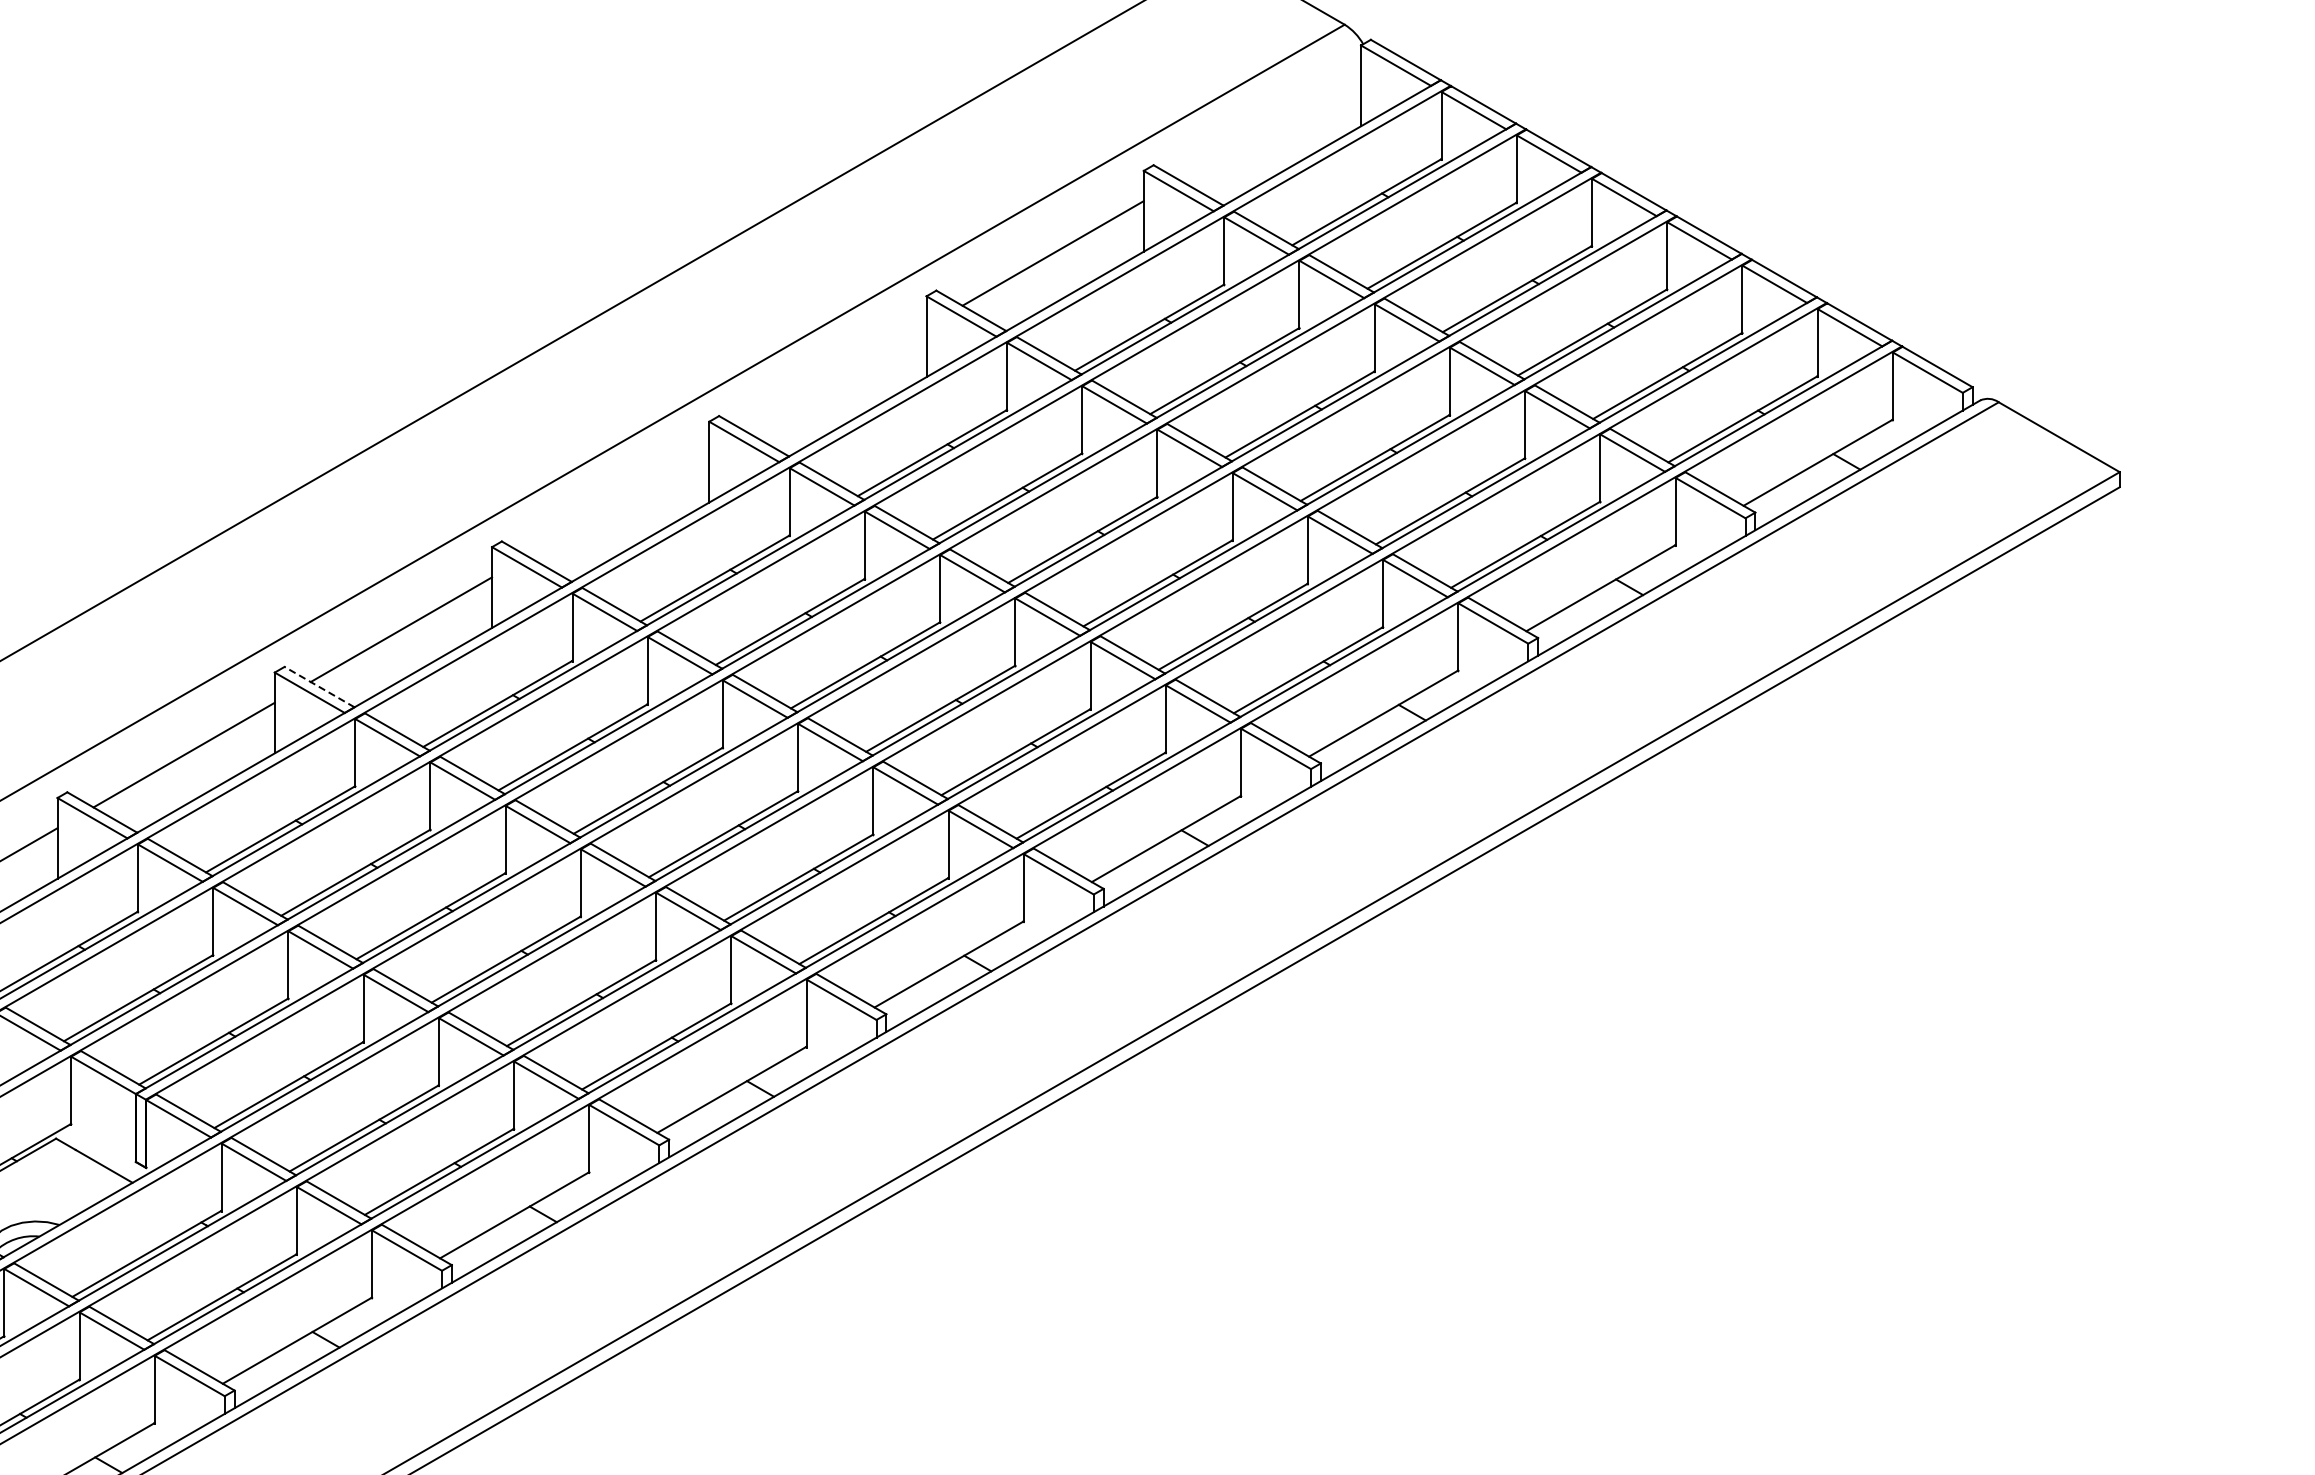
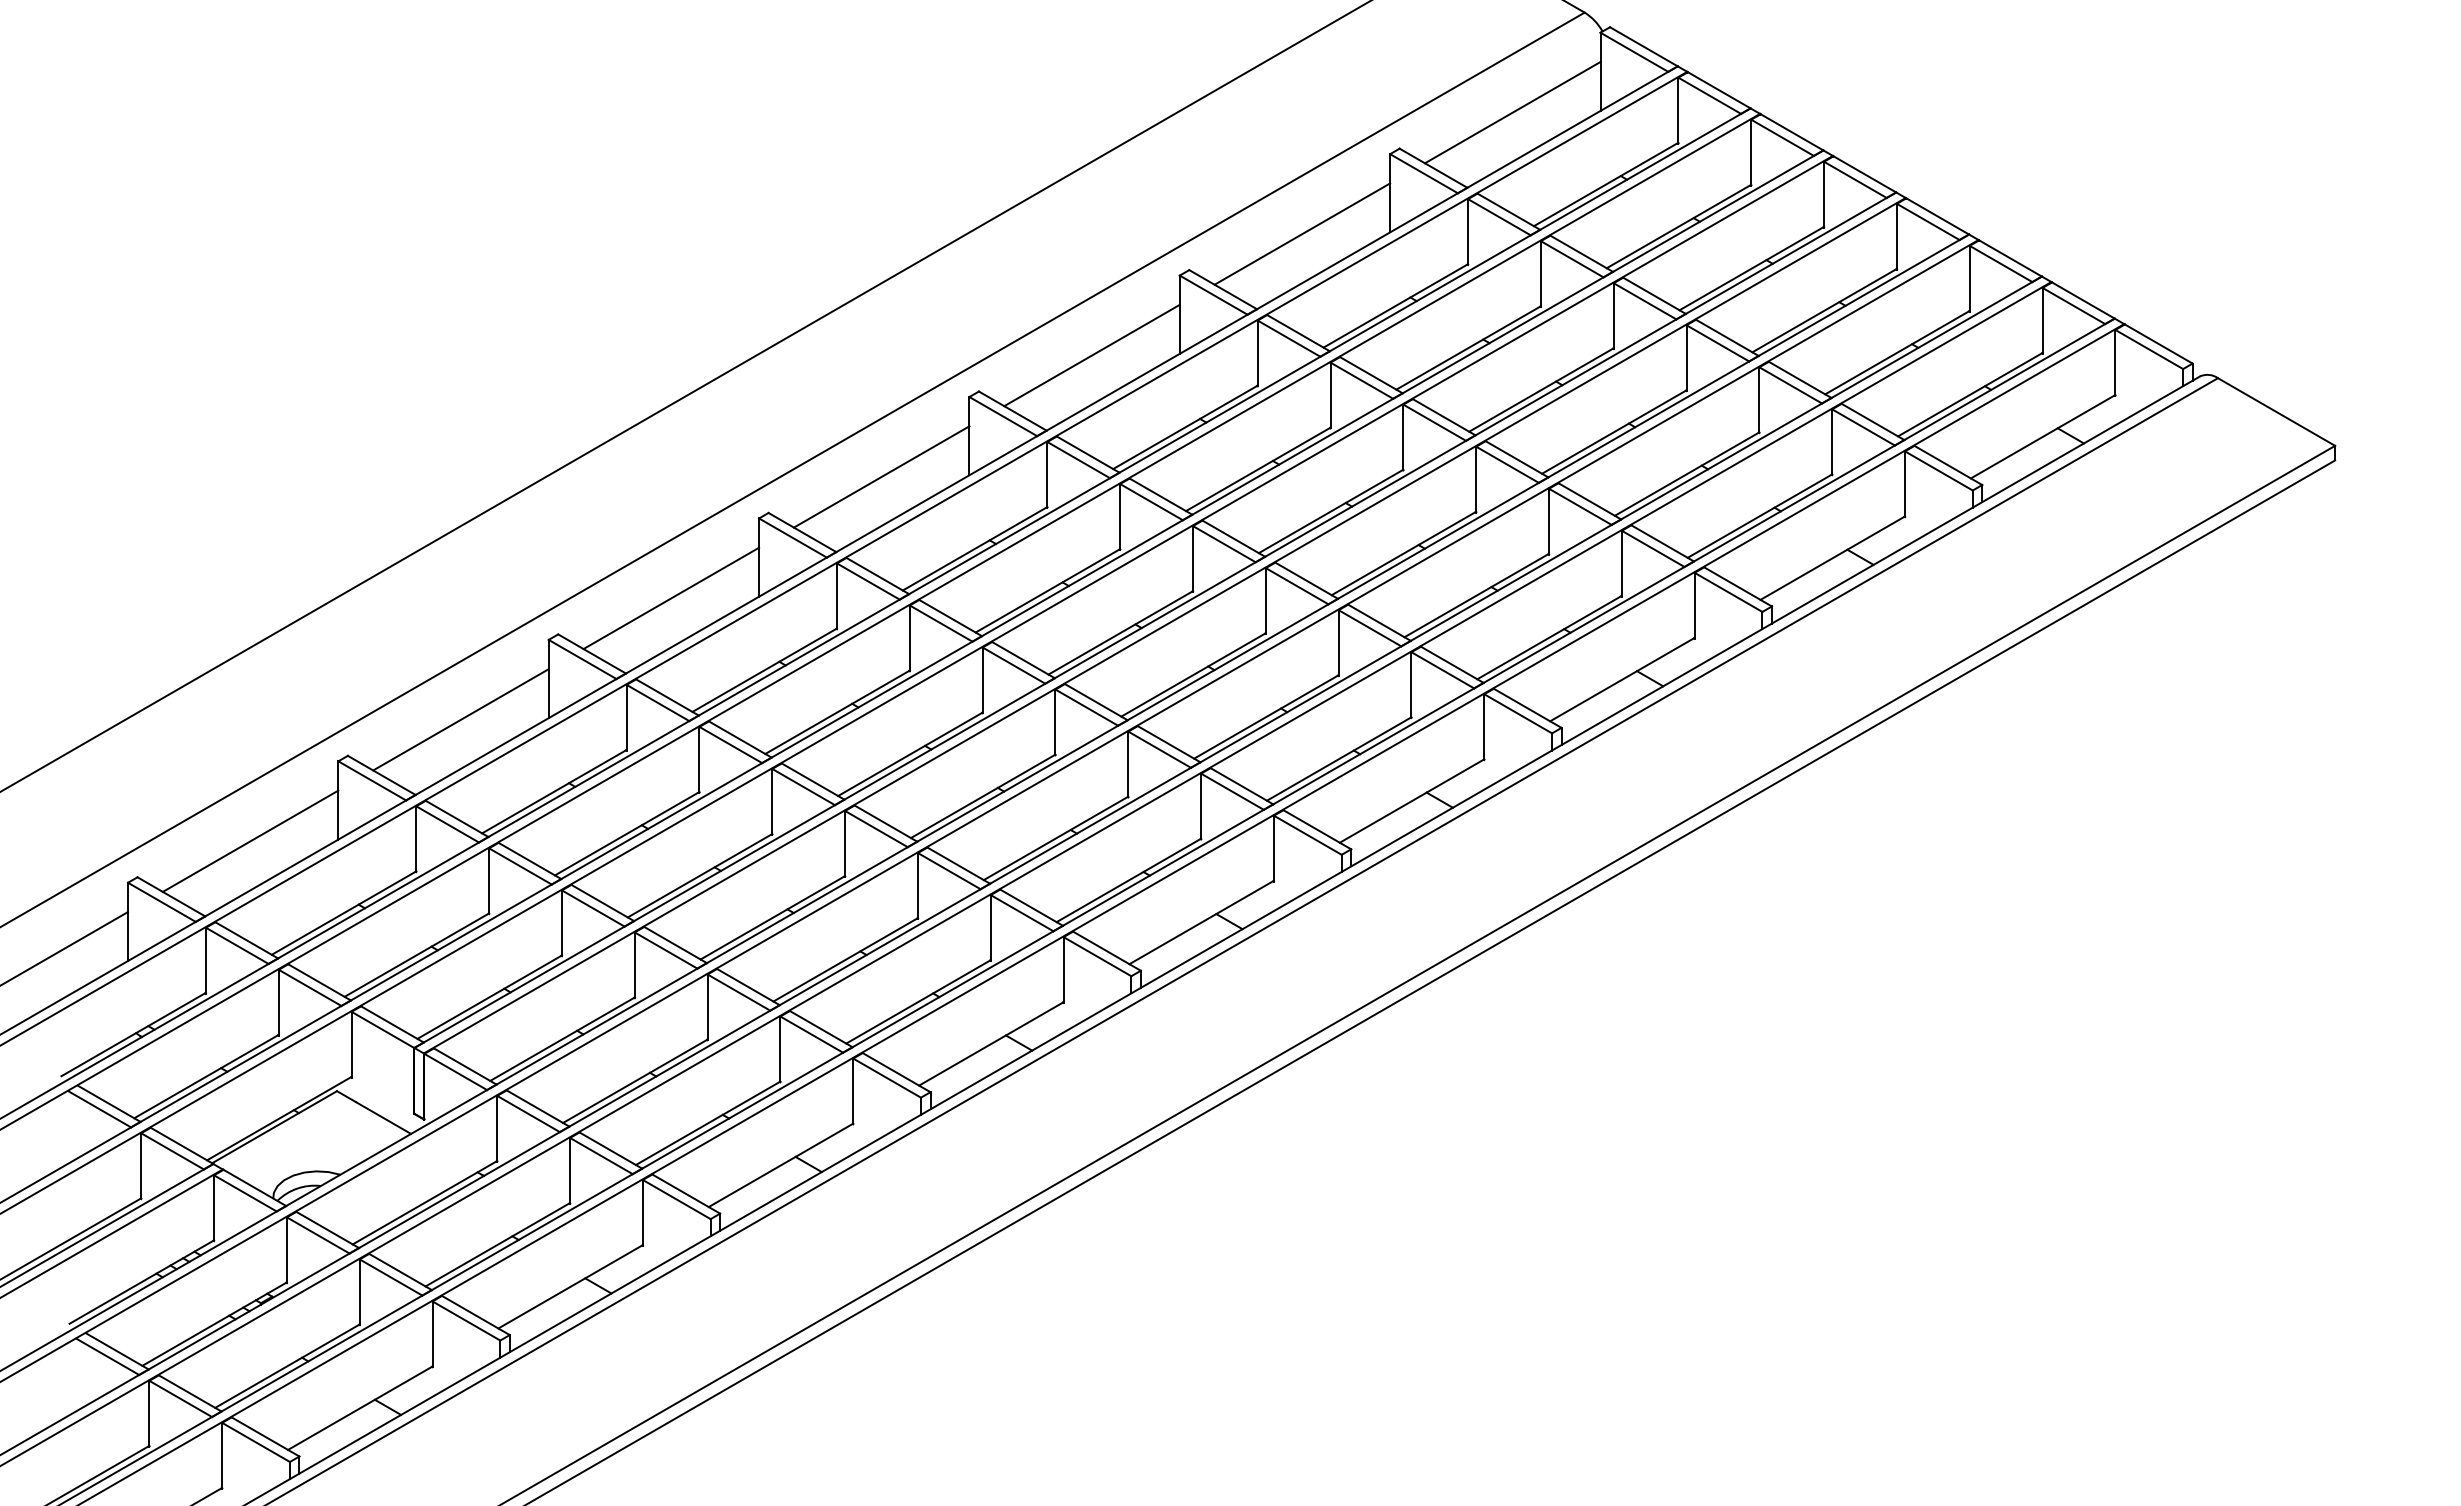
line: (1270, 127) -> (1512, 112), added
line: (835, 378) -> (1091, 355), added
line: (618, 503) -> (881, 476), added
line: (318, 686) -> (591, 653), dashed -> solid

